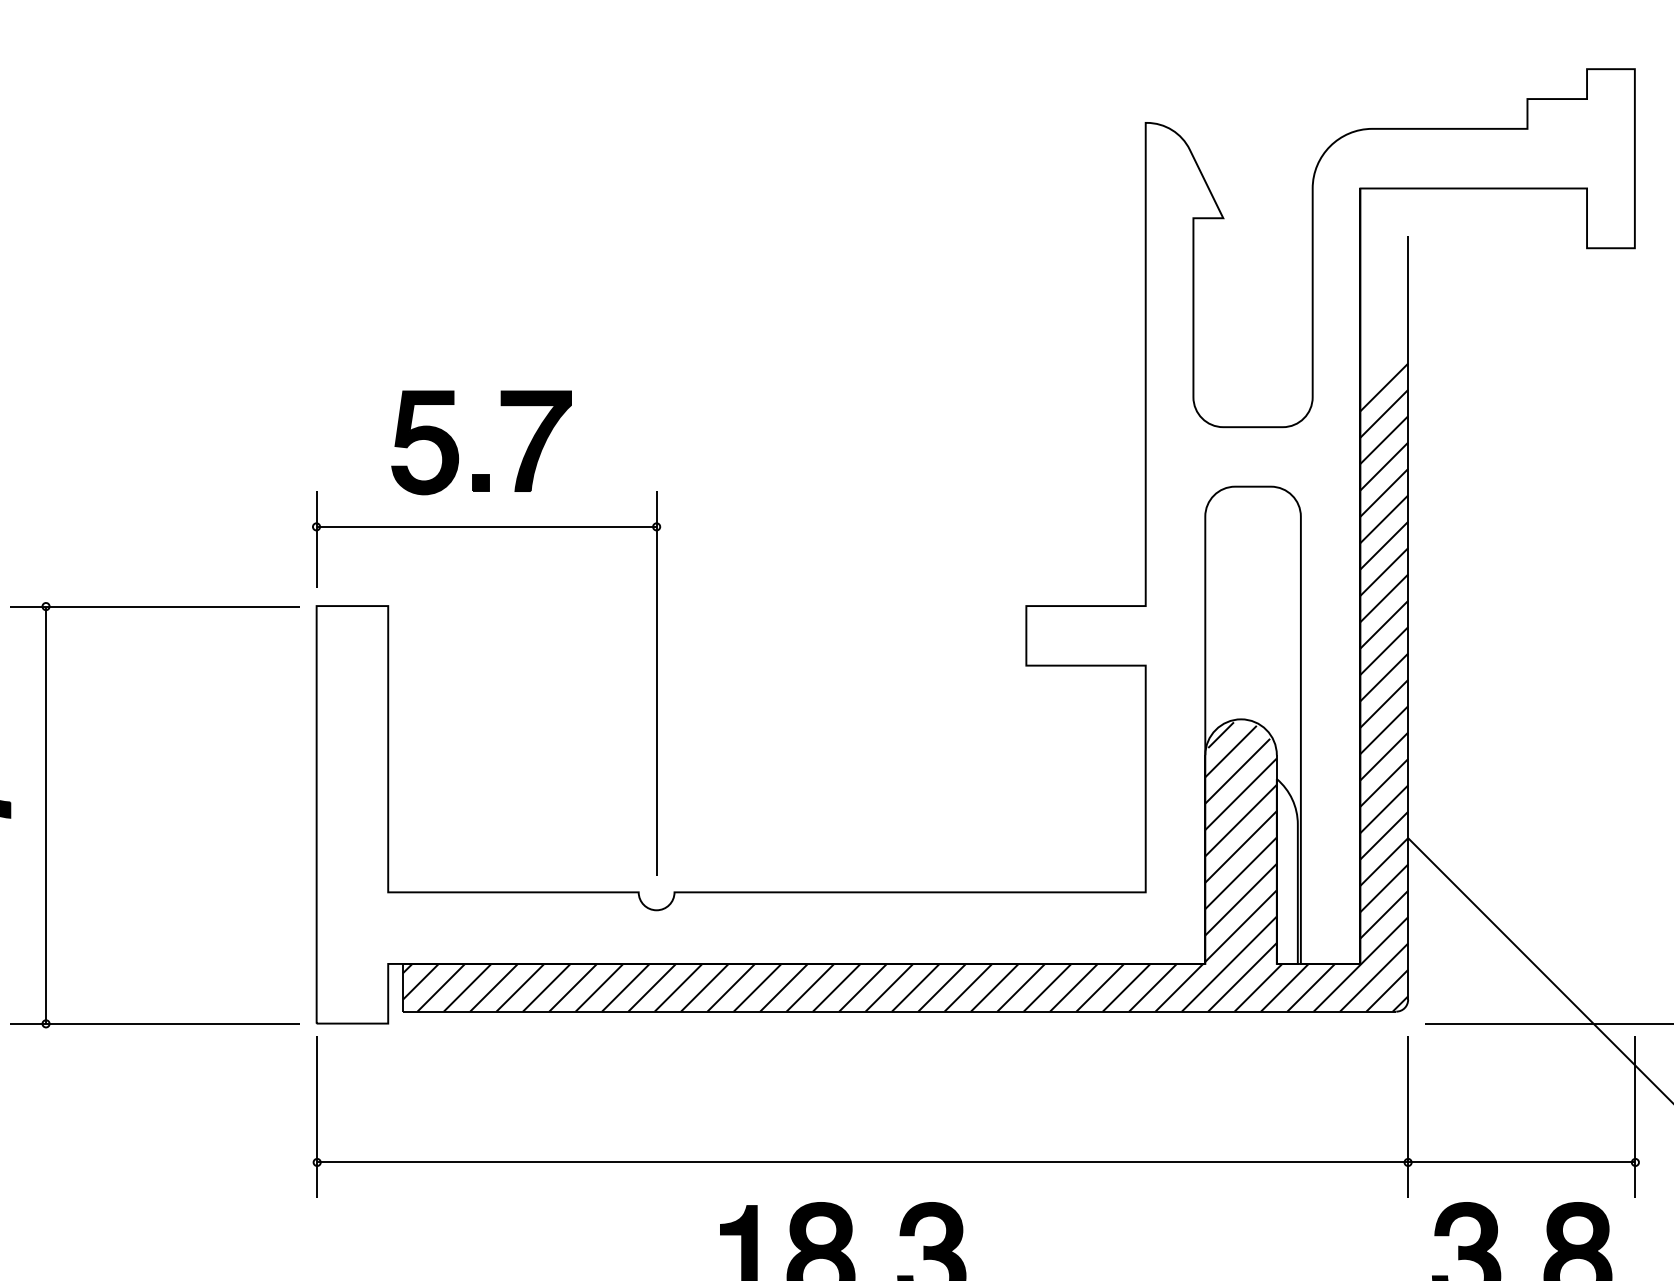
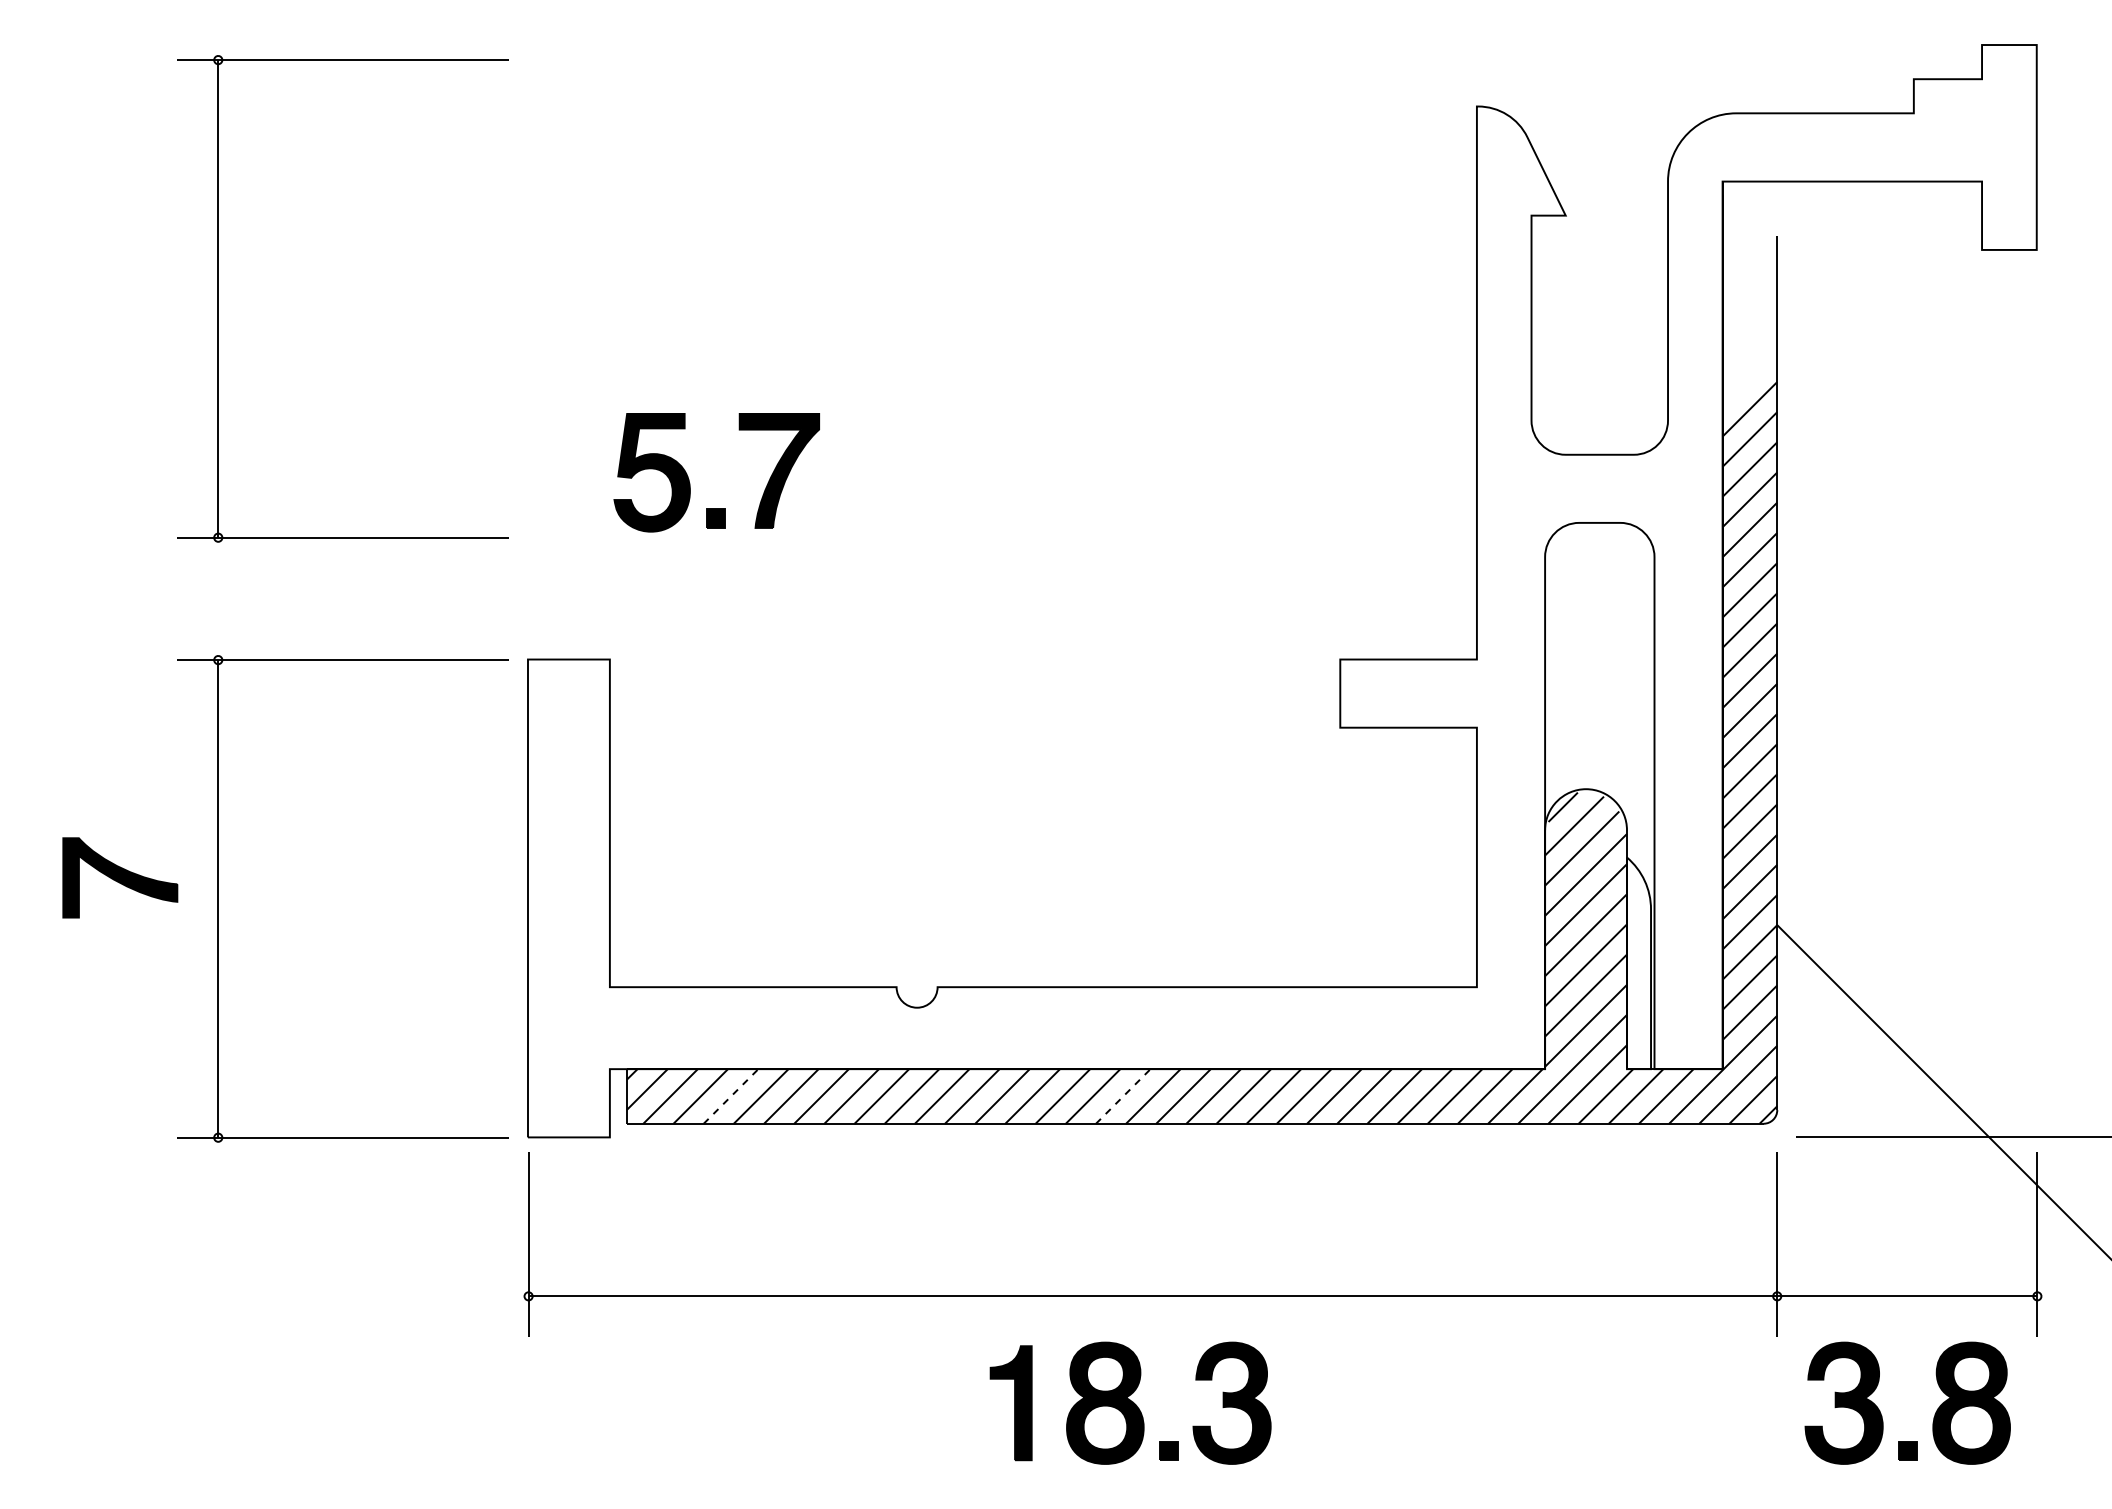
part: (46, 290) -> (218, 298), added
part: (486, 527) -> (722, 569), removed
line: (494, 987) -> (731, 1096), solid -> dashed
line: (836, 987) -> (1123, 1096), solid -> dashed

